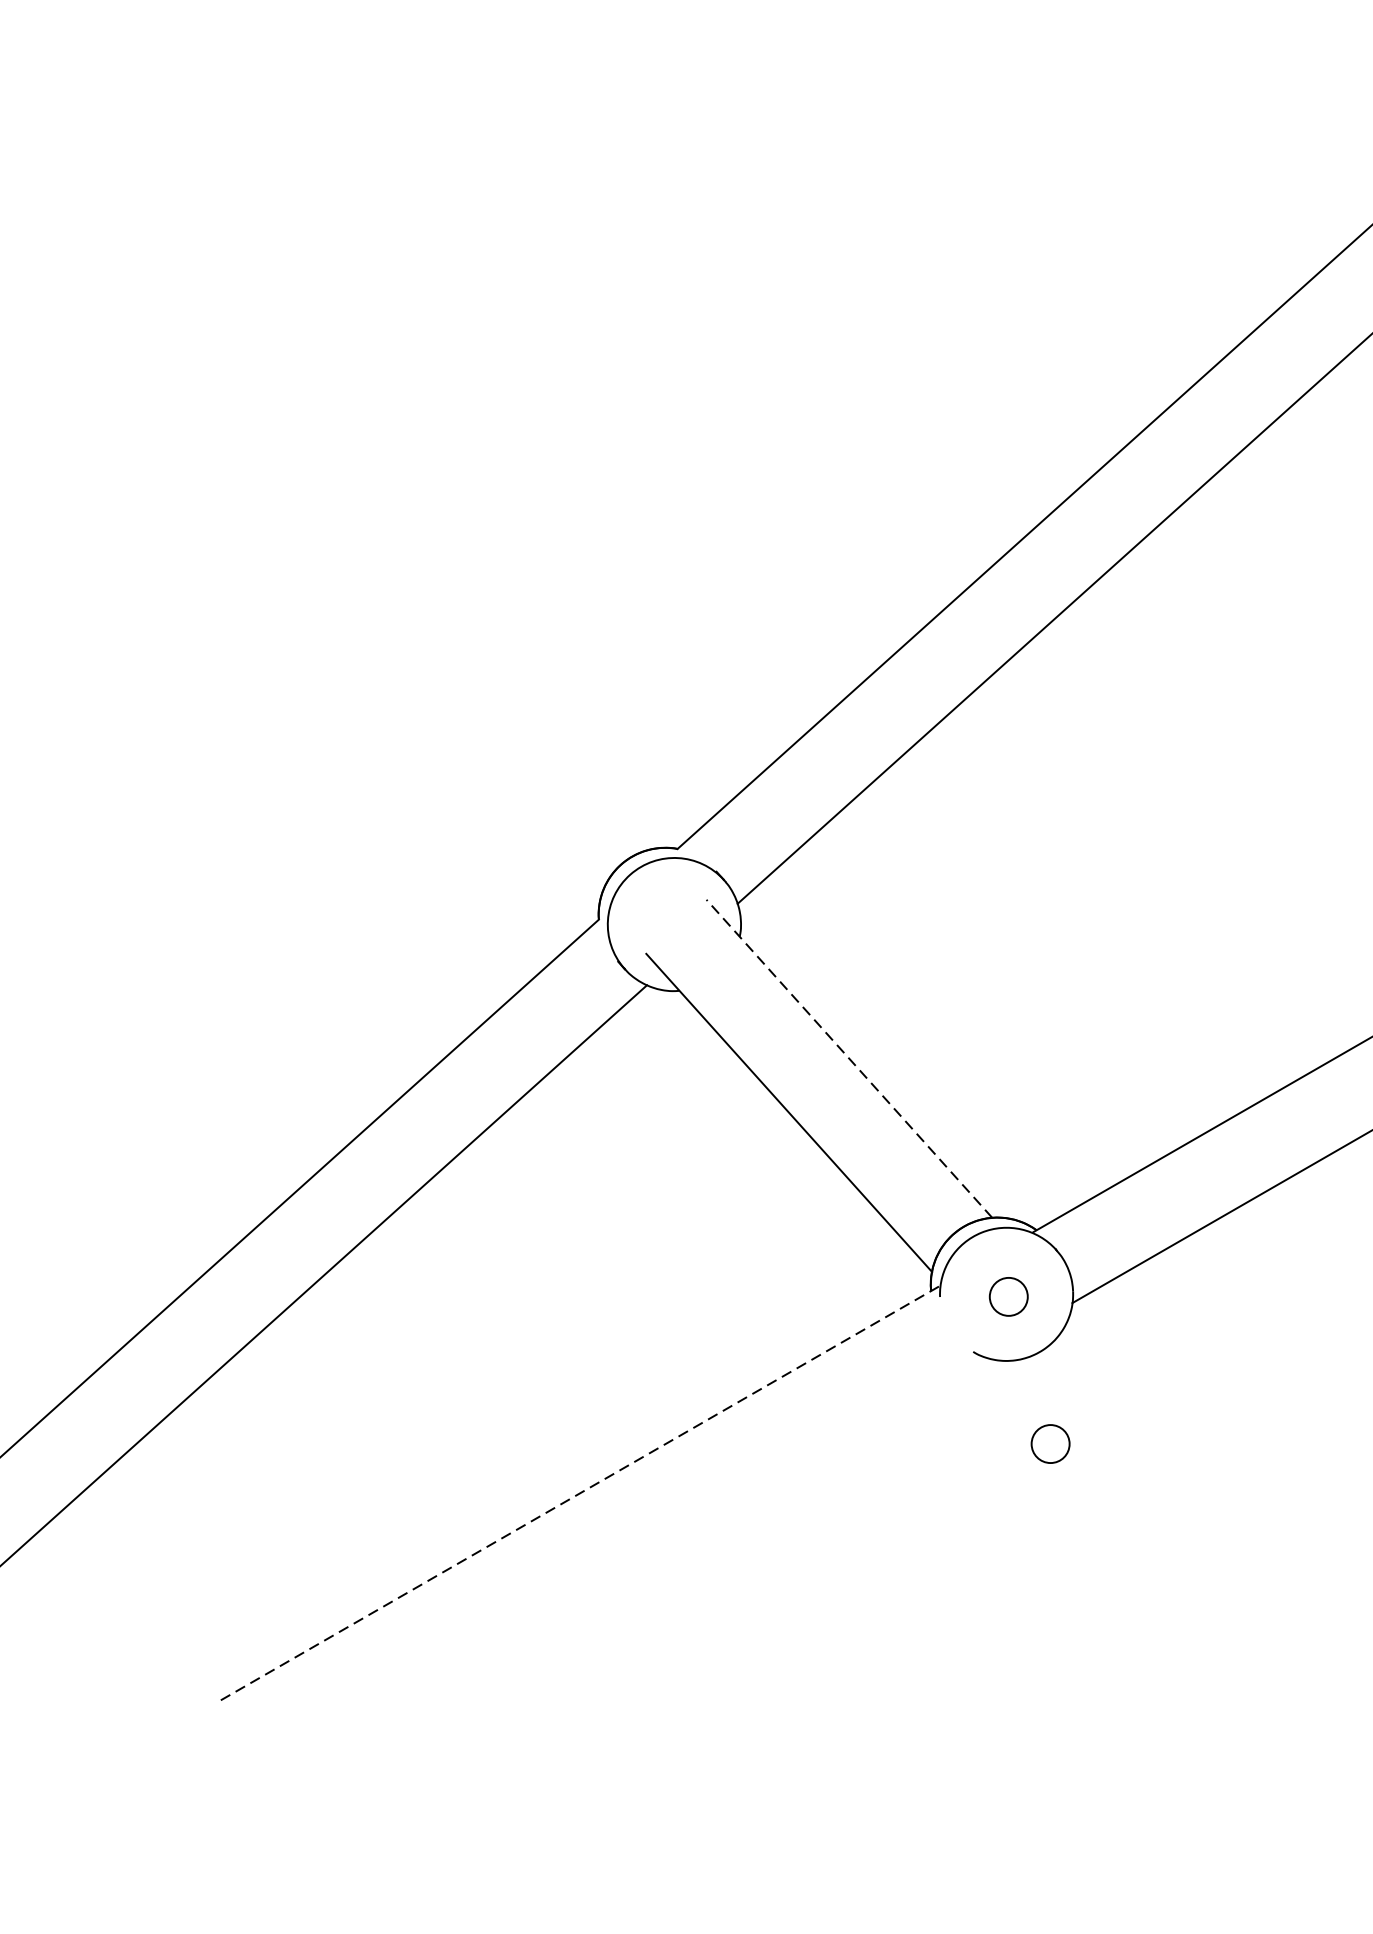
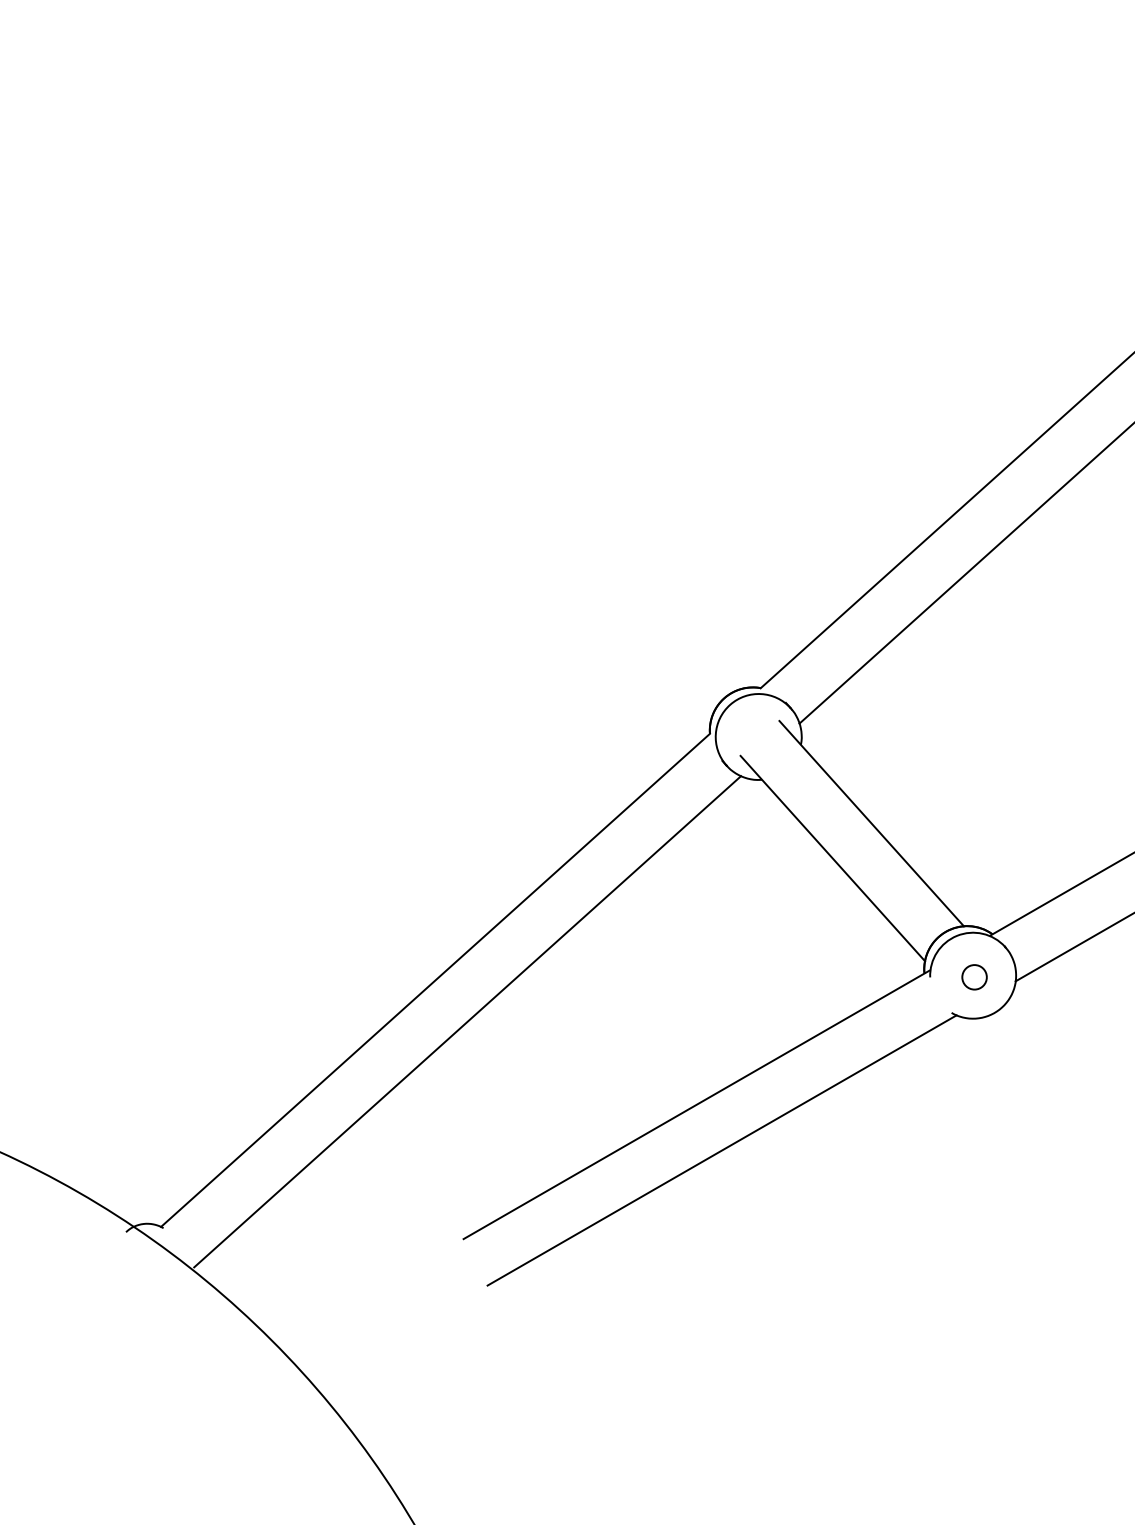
line: (849, 1058) -> (871, 823), dashed -> solid
circle: (1050, 1444) -> (1001, 1072), removed
line: (578, 1493) -> (696, 1104), dashed -> solid
line: (616, 1565) -> (721, 1150), added

